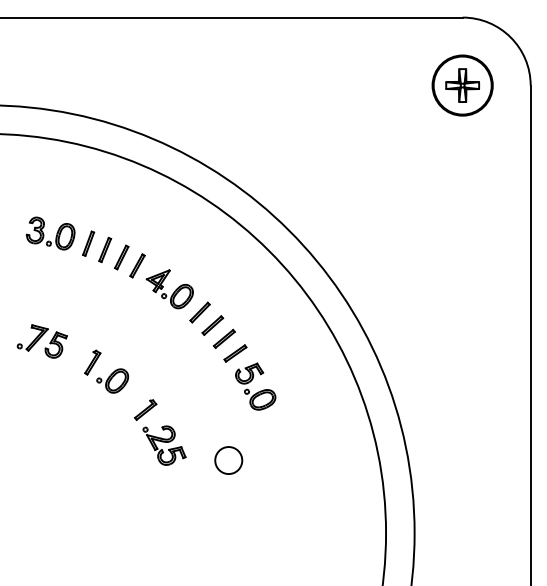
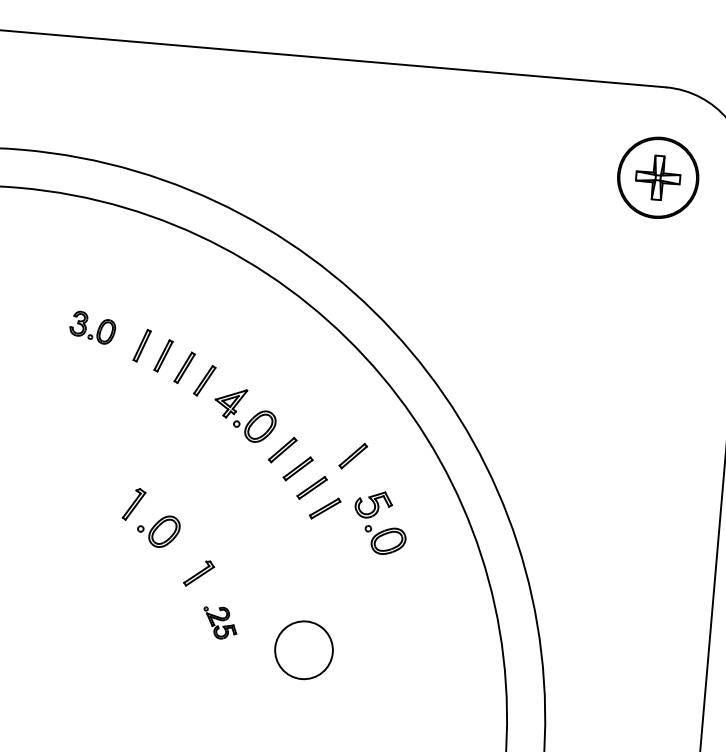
part: (50, 233) -> (92, 327), size x0.7
part: (252, 312) -> (352, 455), added
part: (41, 341) -> (68, 470), removed
part: (255, 386) -> (380, 522), moved
part: (164, 445) -> (220, 622), size x0.6
circle: (228, 460) -> (303, 650), size x1.6

